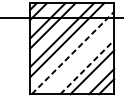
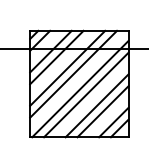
line: (73, 52) -> (80, 88), dashed -> solid
line: (78, 57) -> (86, 94), added
line: (87, 67) -> (97, 105), dashed -> solid

